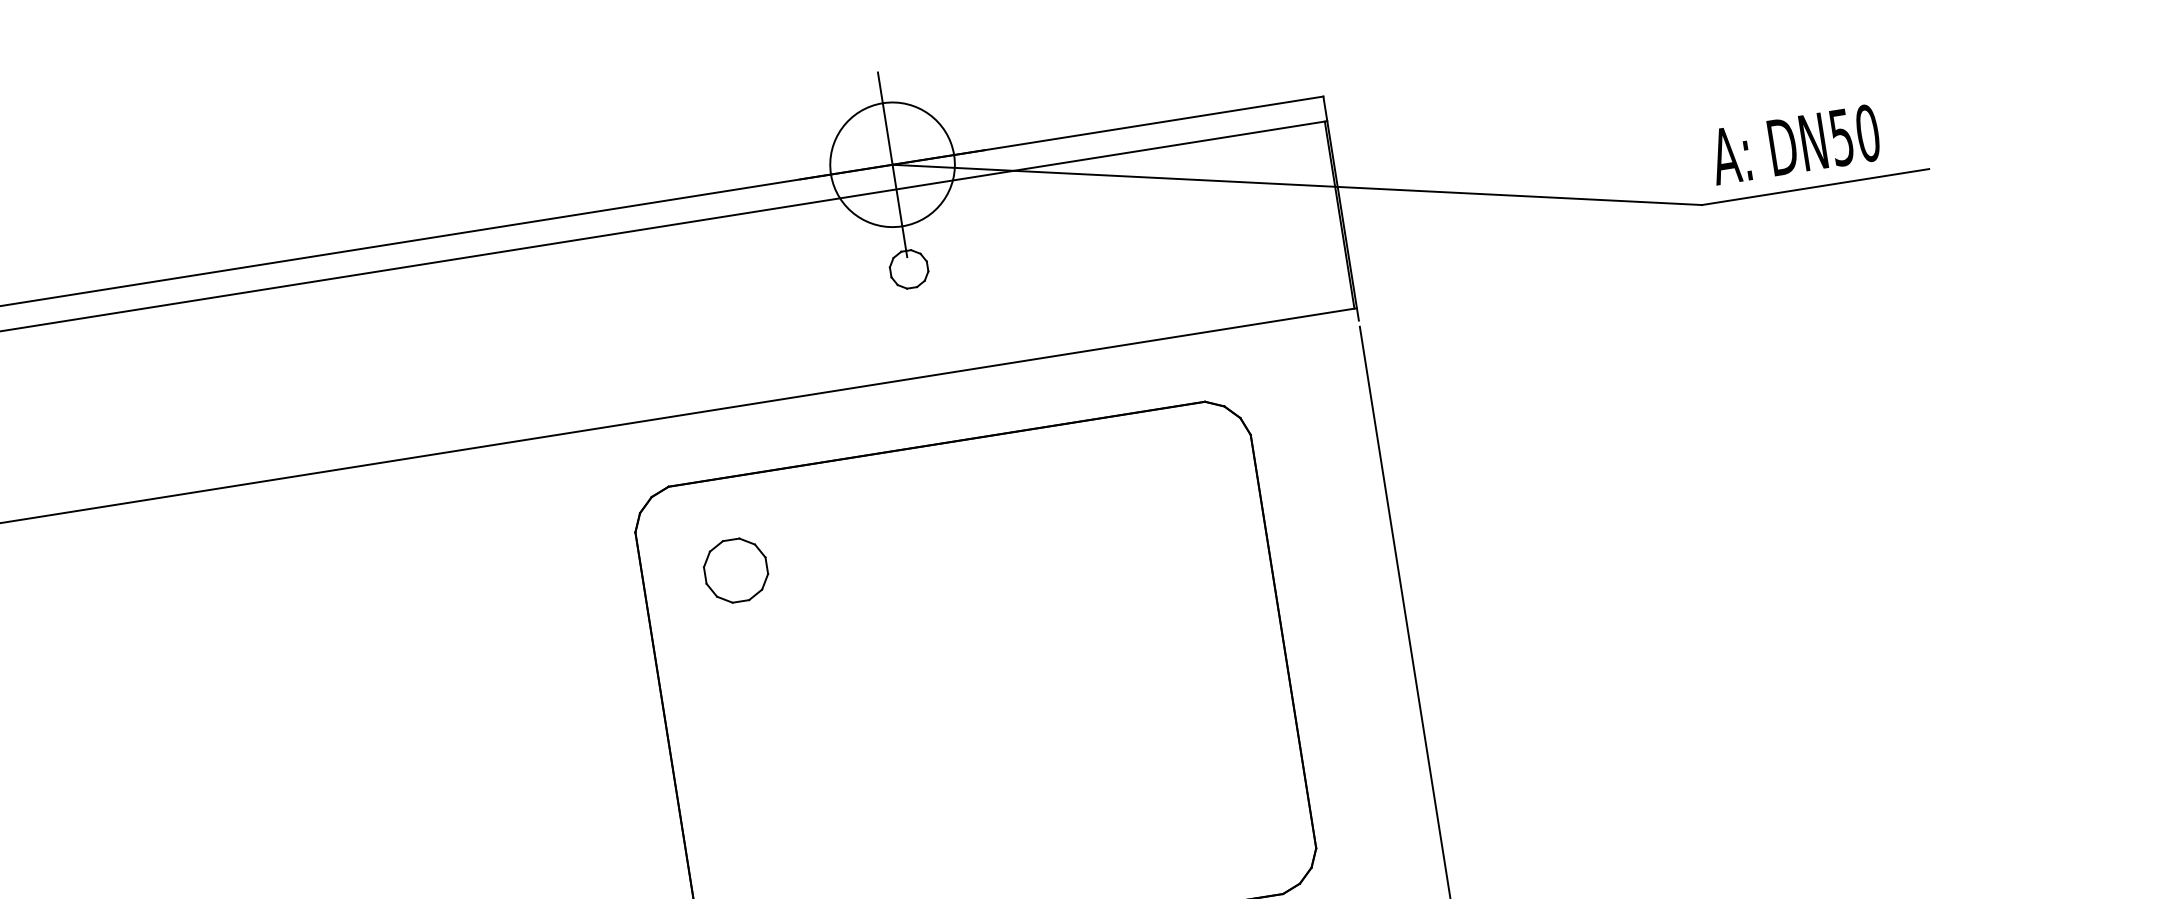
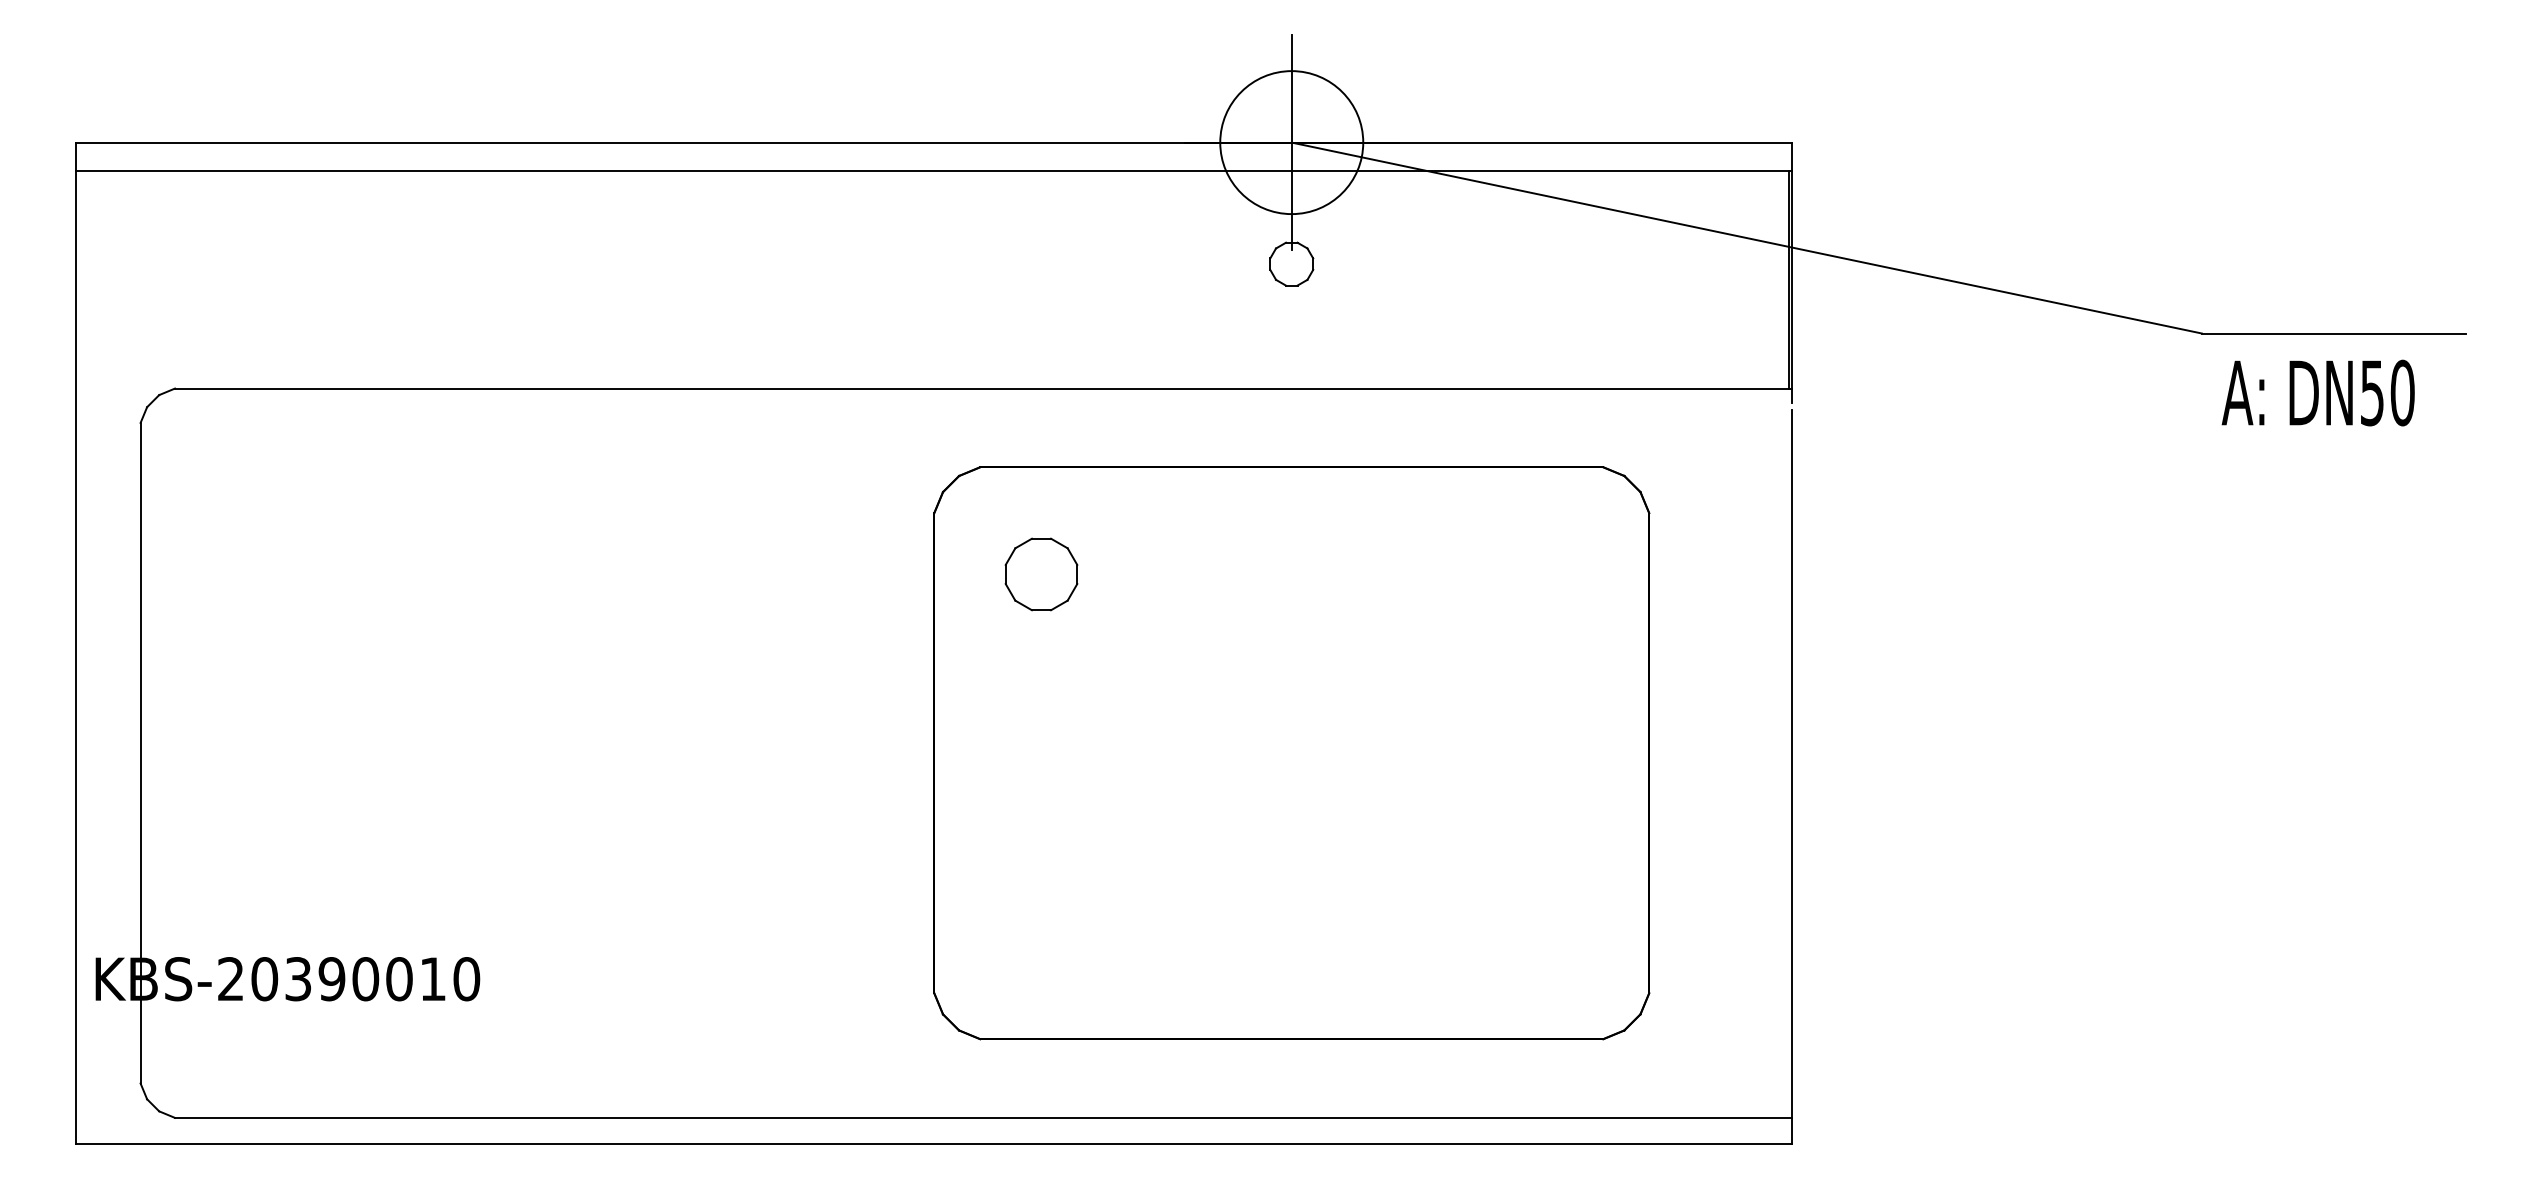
text: (1794, 144) -> (2317, 392), moved

